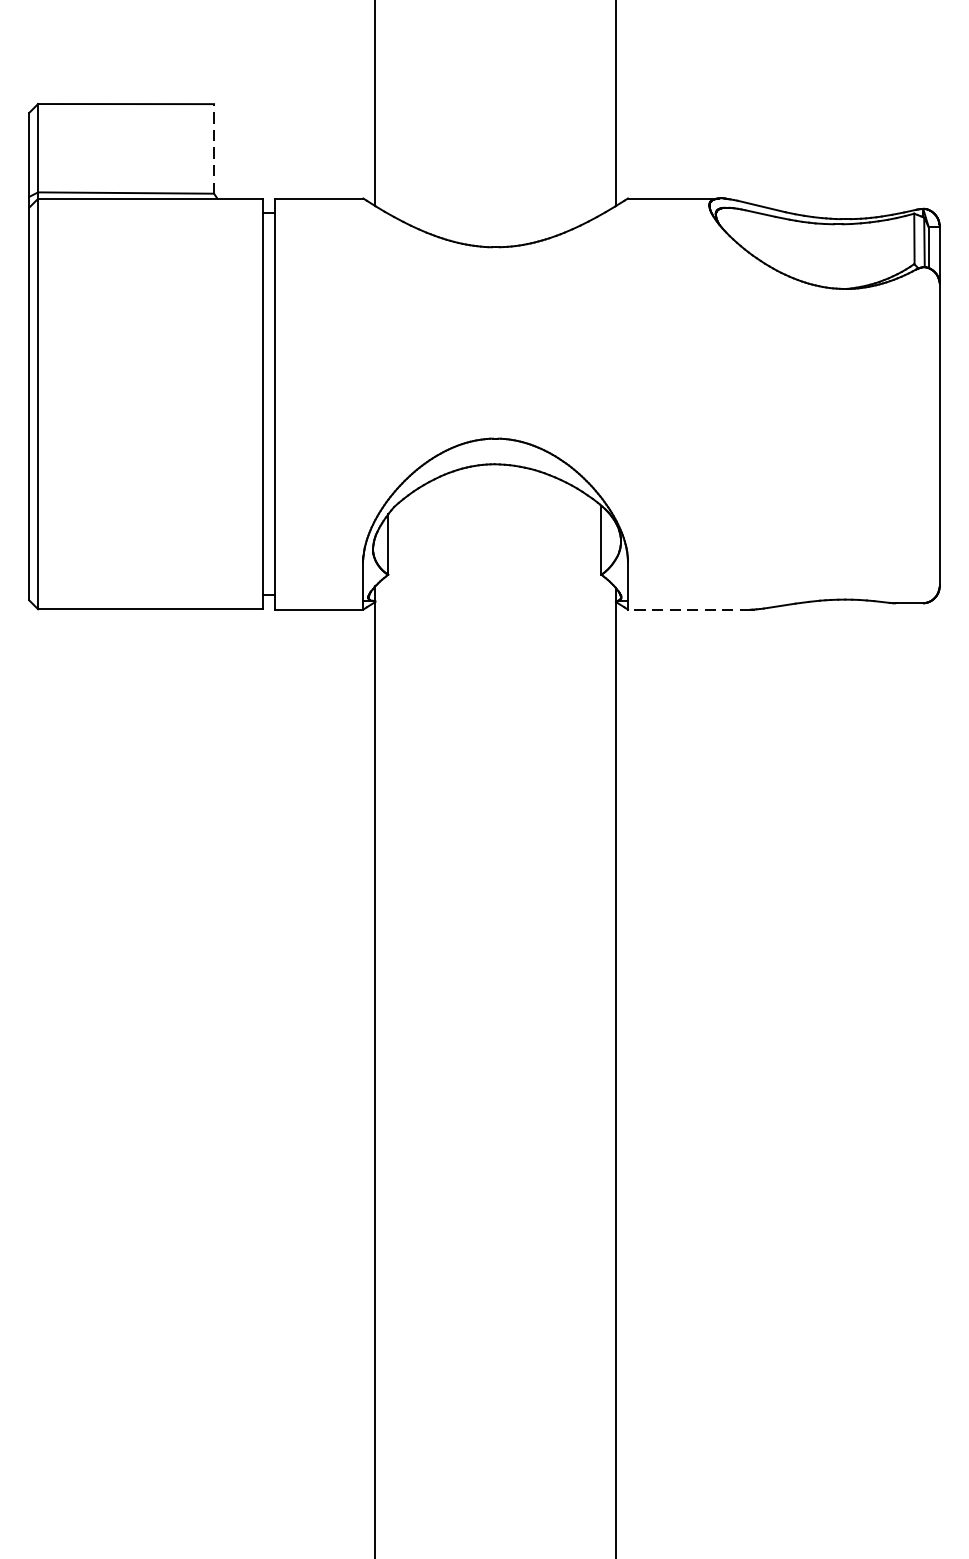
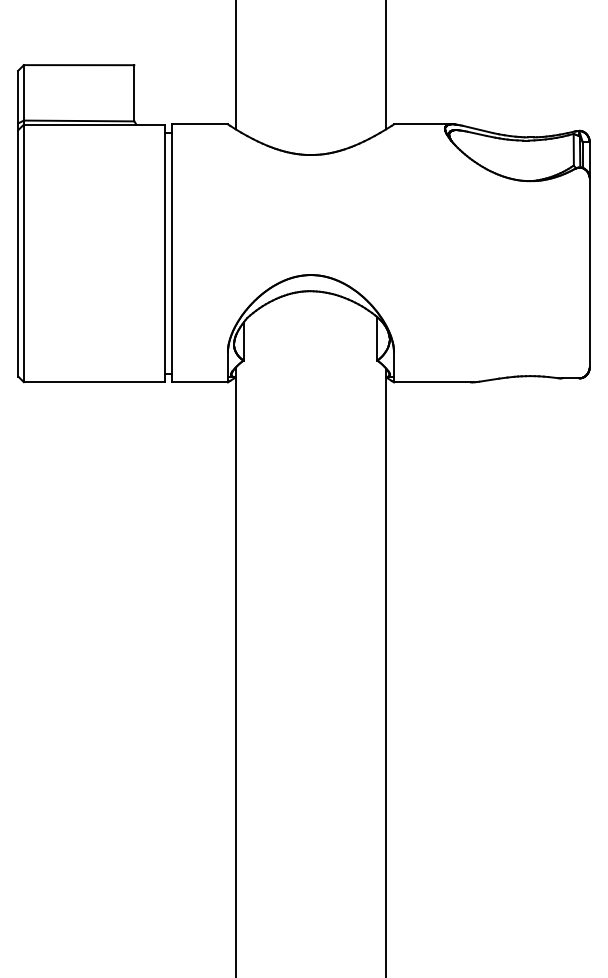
line: (214, 147) -> (134, 92), dashed -> solid
line: (689, 609) -> (432, 382), dashed -> solid

